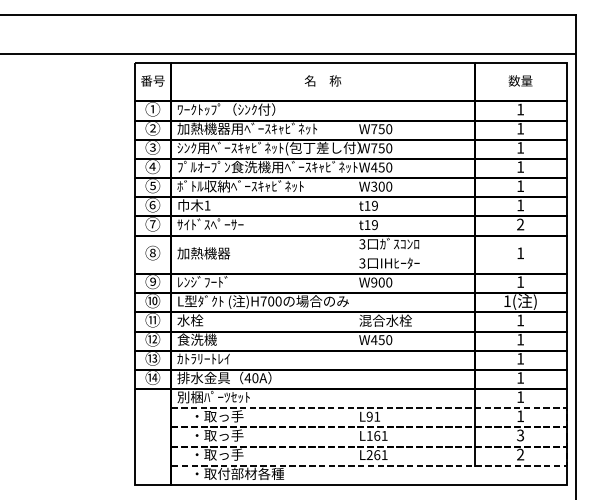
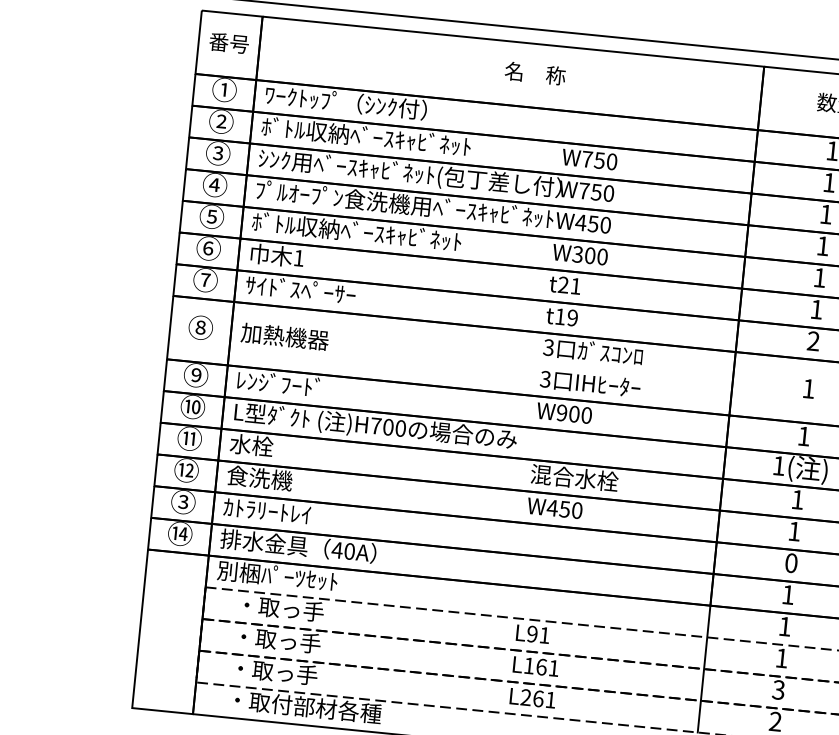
text: (323, 80) -> (536, 72), moved
text: (247, 128) -> (377, 137), 加熱機器用ﾍﾞｰｽｷｬﾋﾞﾈｯﾄ -> ﾎﾞﾄﾙ収納ﾍﾞｰｽｷｬﾋﾞﾈｯﾄ
text: (370, 205) -> (568, 284), t19 -> t21
text: (152, 358) -> (182, 501), ⑬ -> ③
text: (520, 358) -> (791, 562), 1 -> 0

